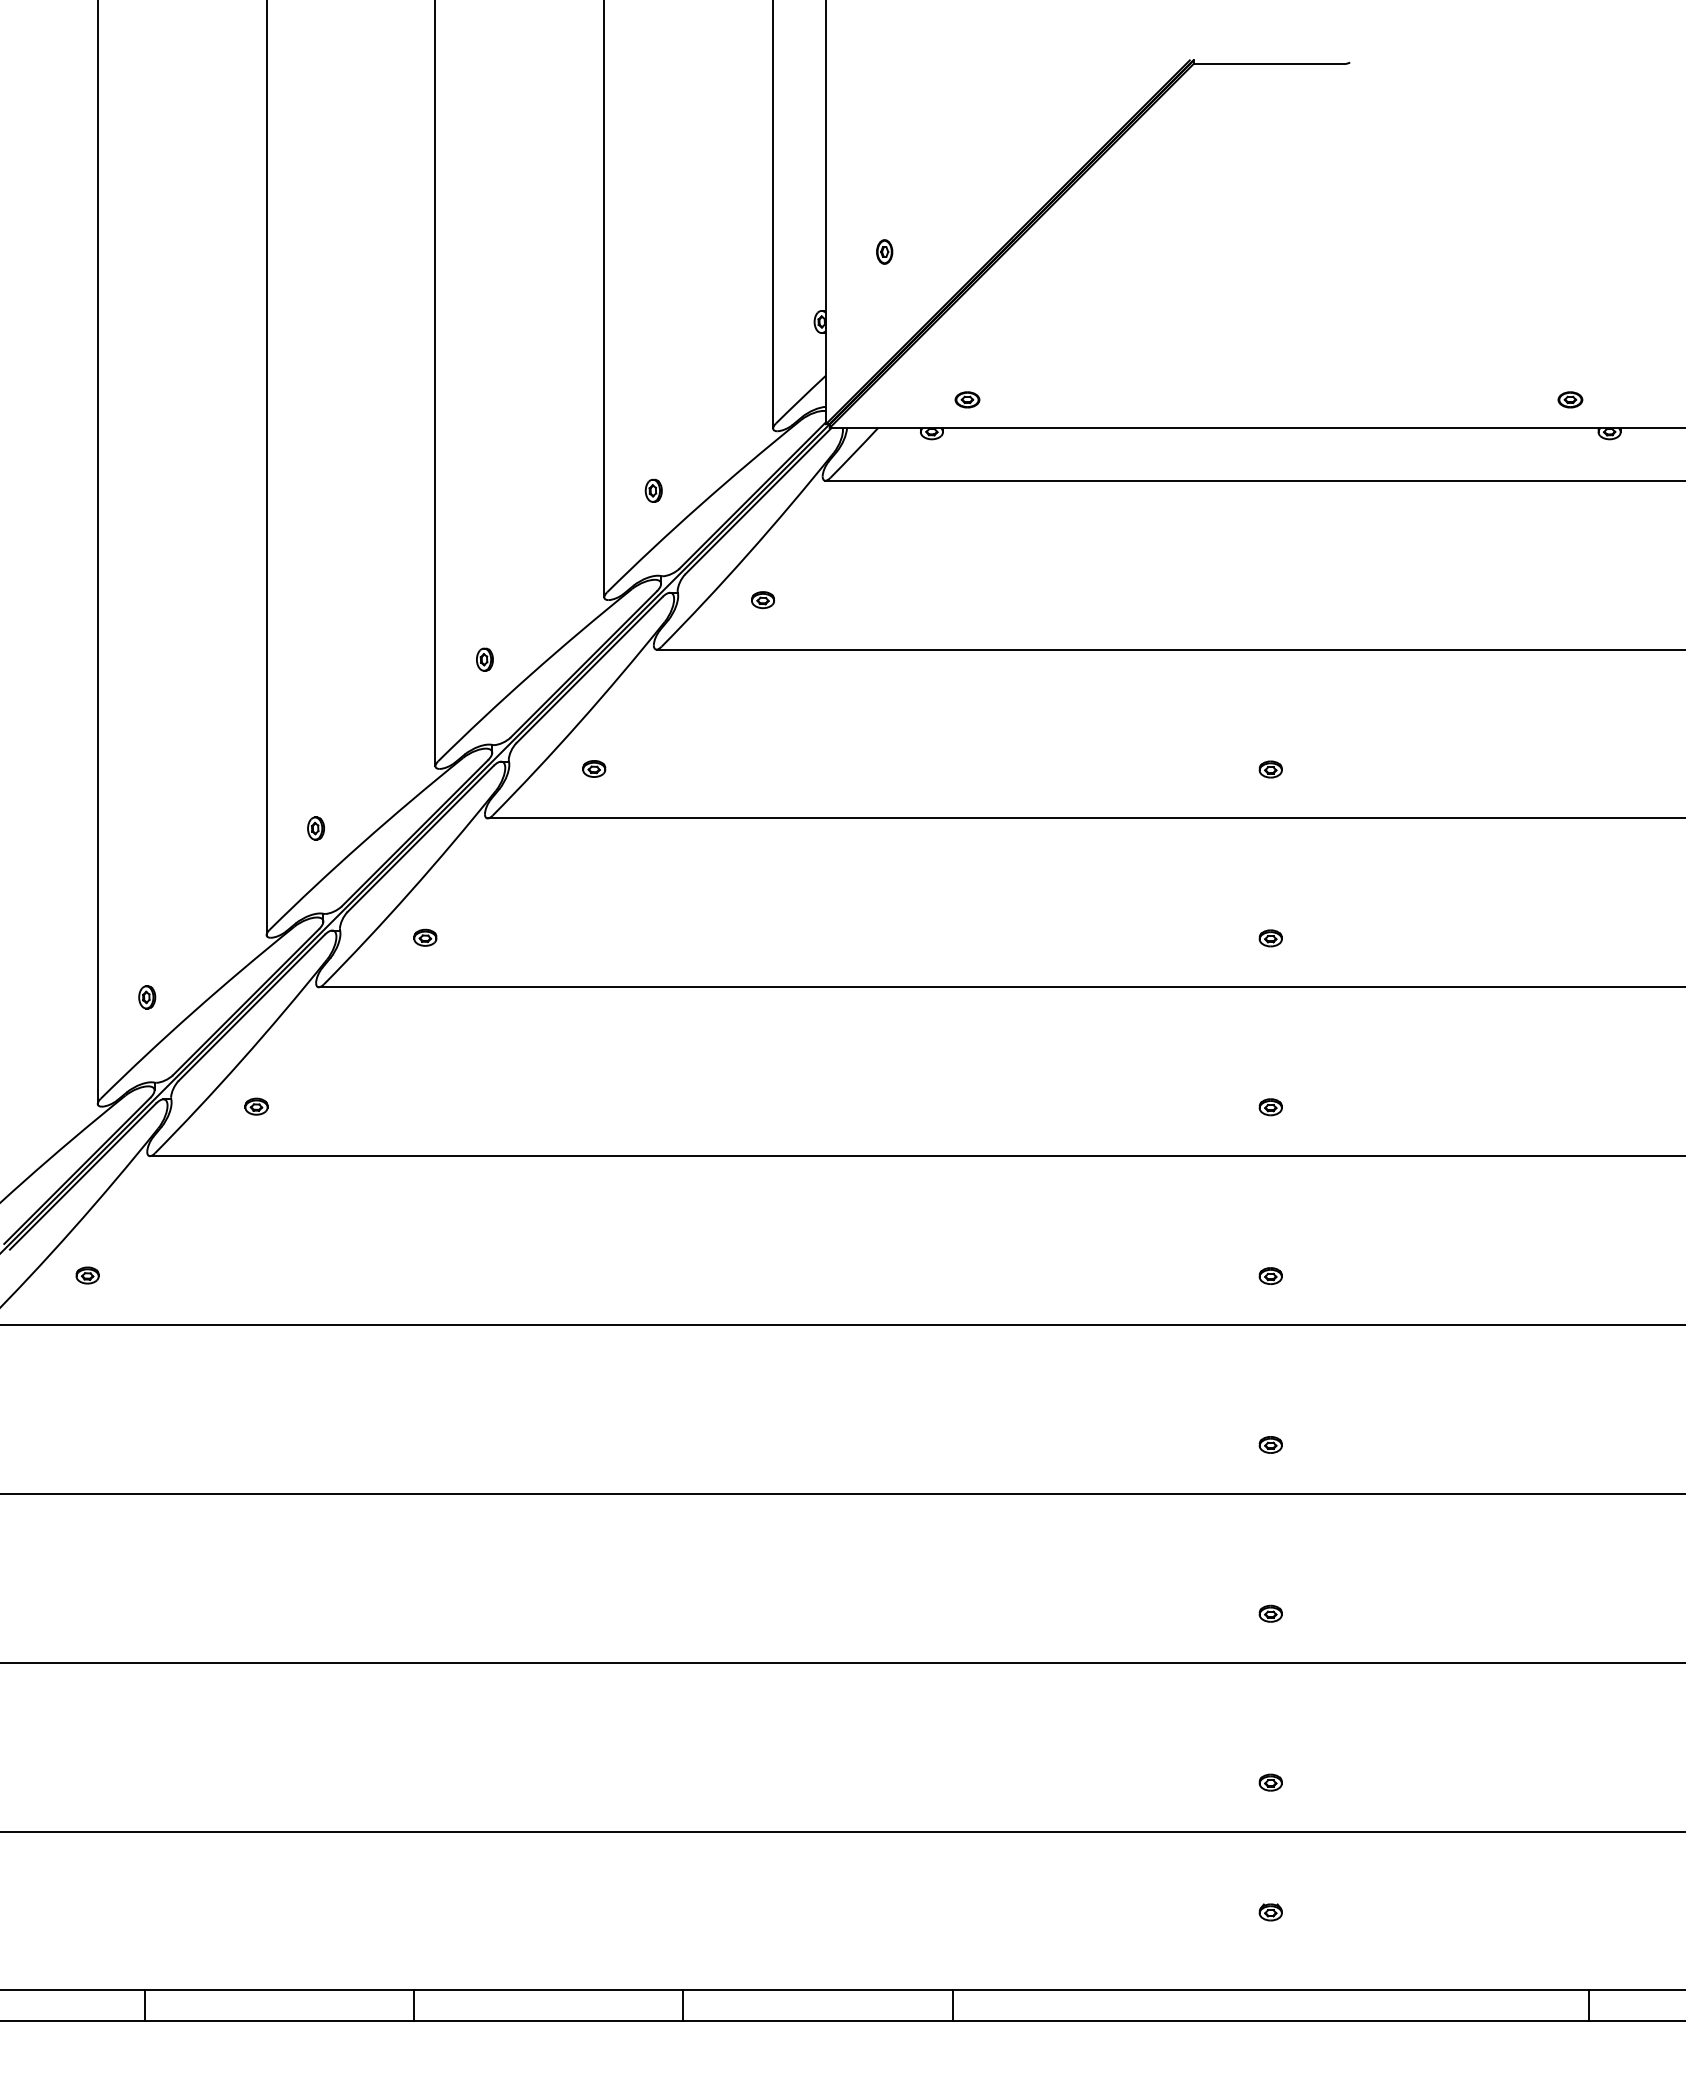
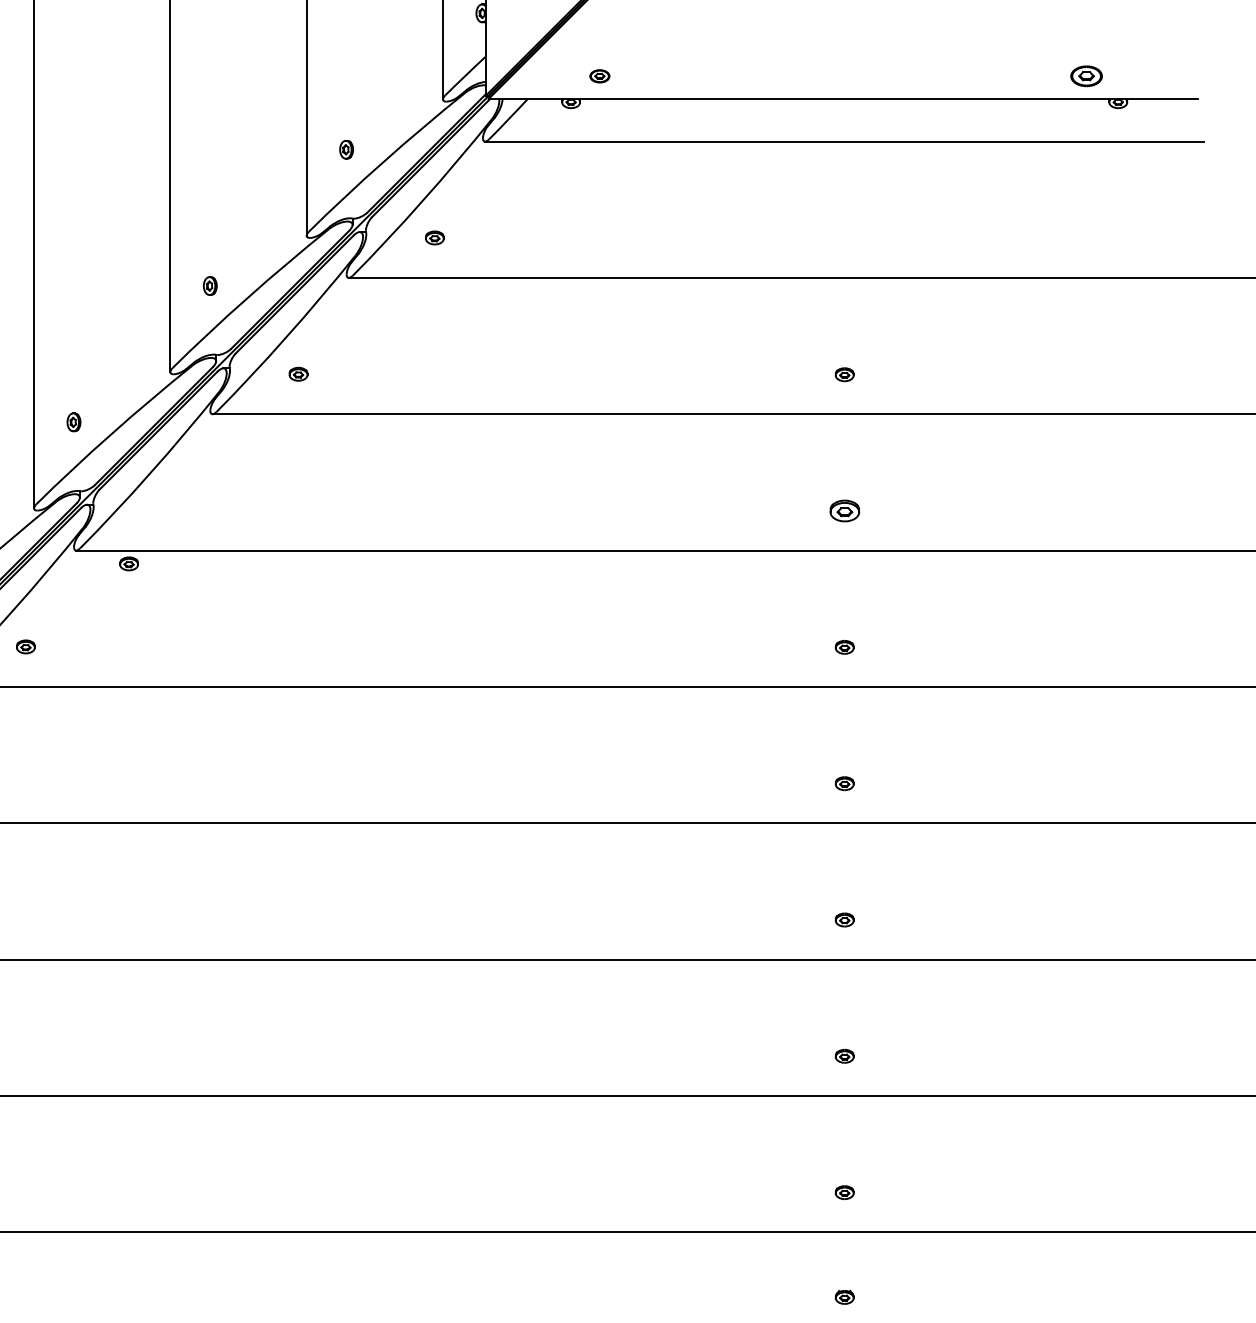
part: (1570, 399) -> (1086, 76), size x1.6
part: (425, 937) -> (129, 563), moved
part: (1270, 938) -> (844, 511), size x1.6

